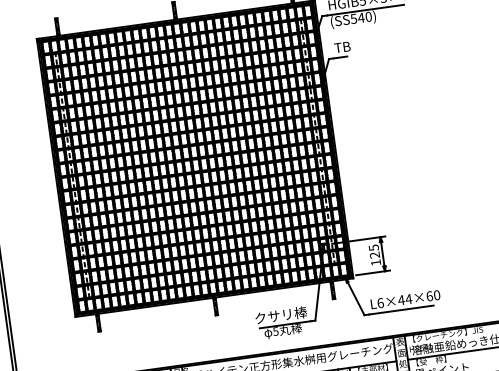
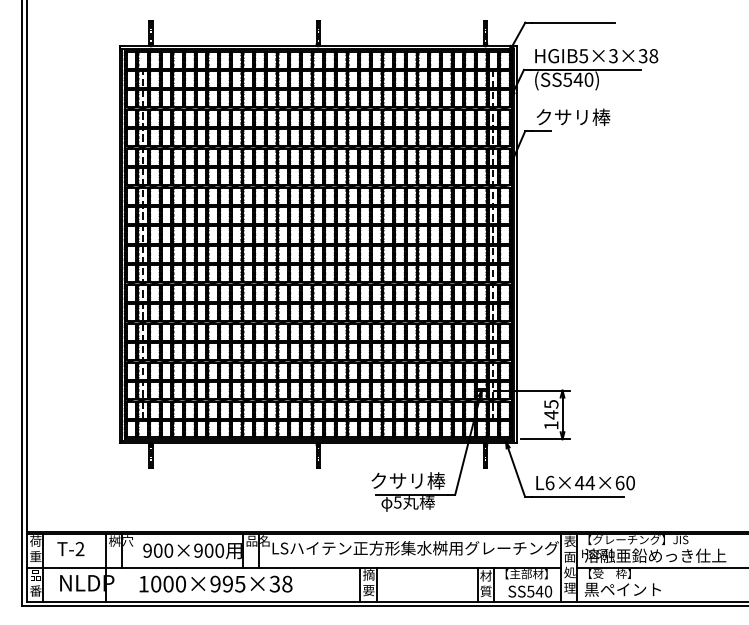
text: (360, 44) -> (572, 116), TB -> クサリ棒
text: (375, 254) -> (551, 414), 125 -> 145

